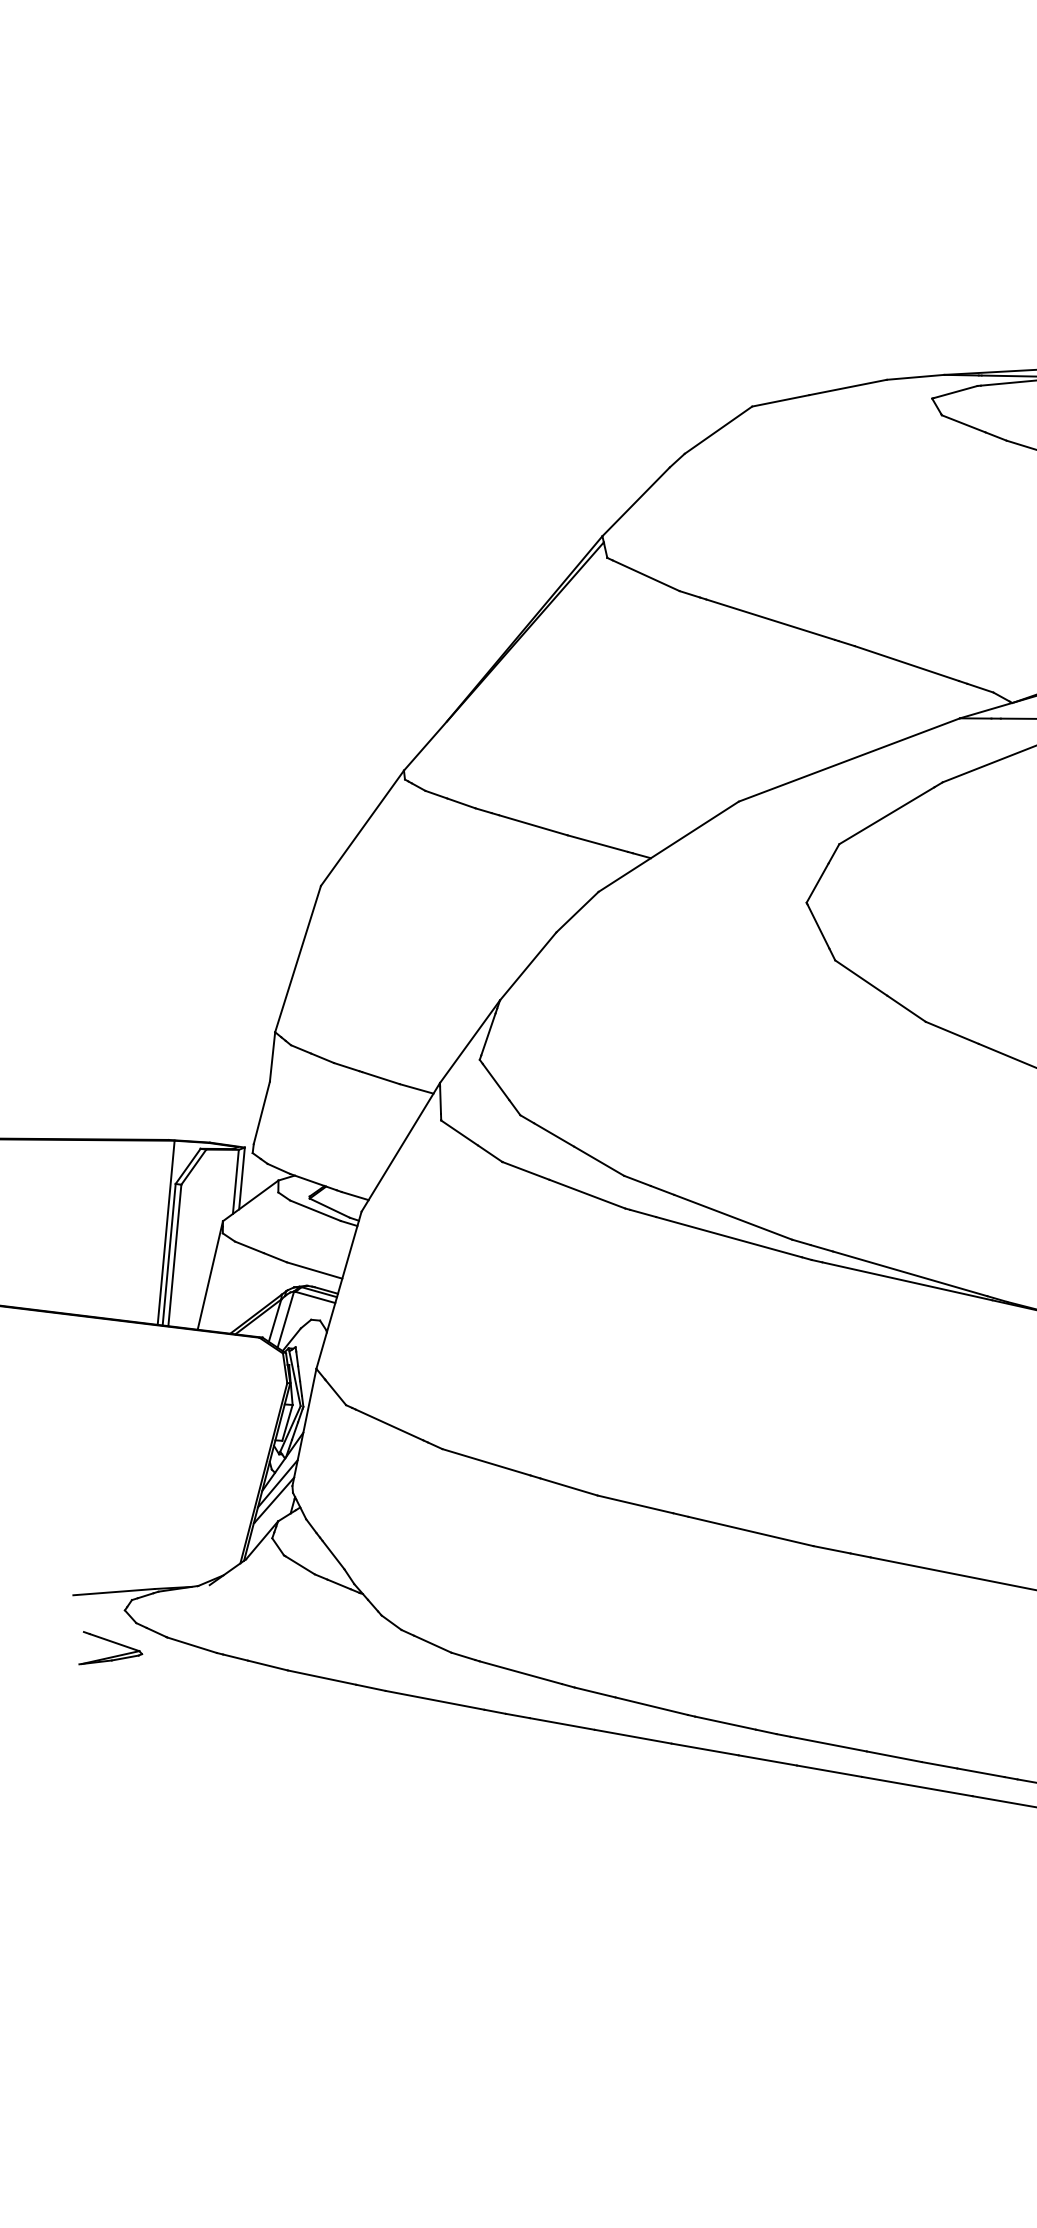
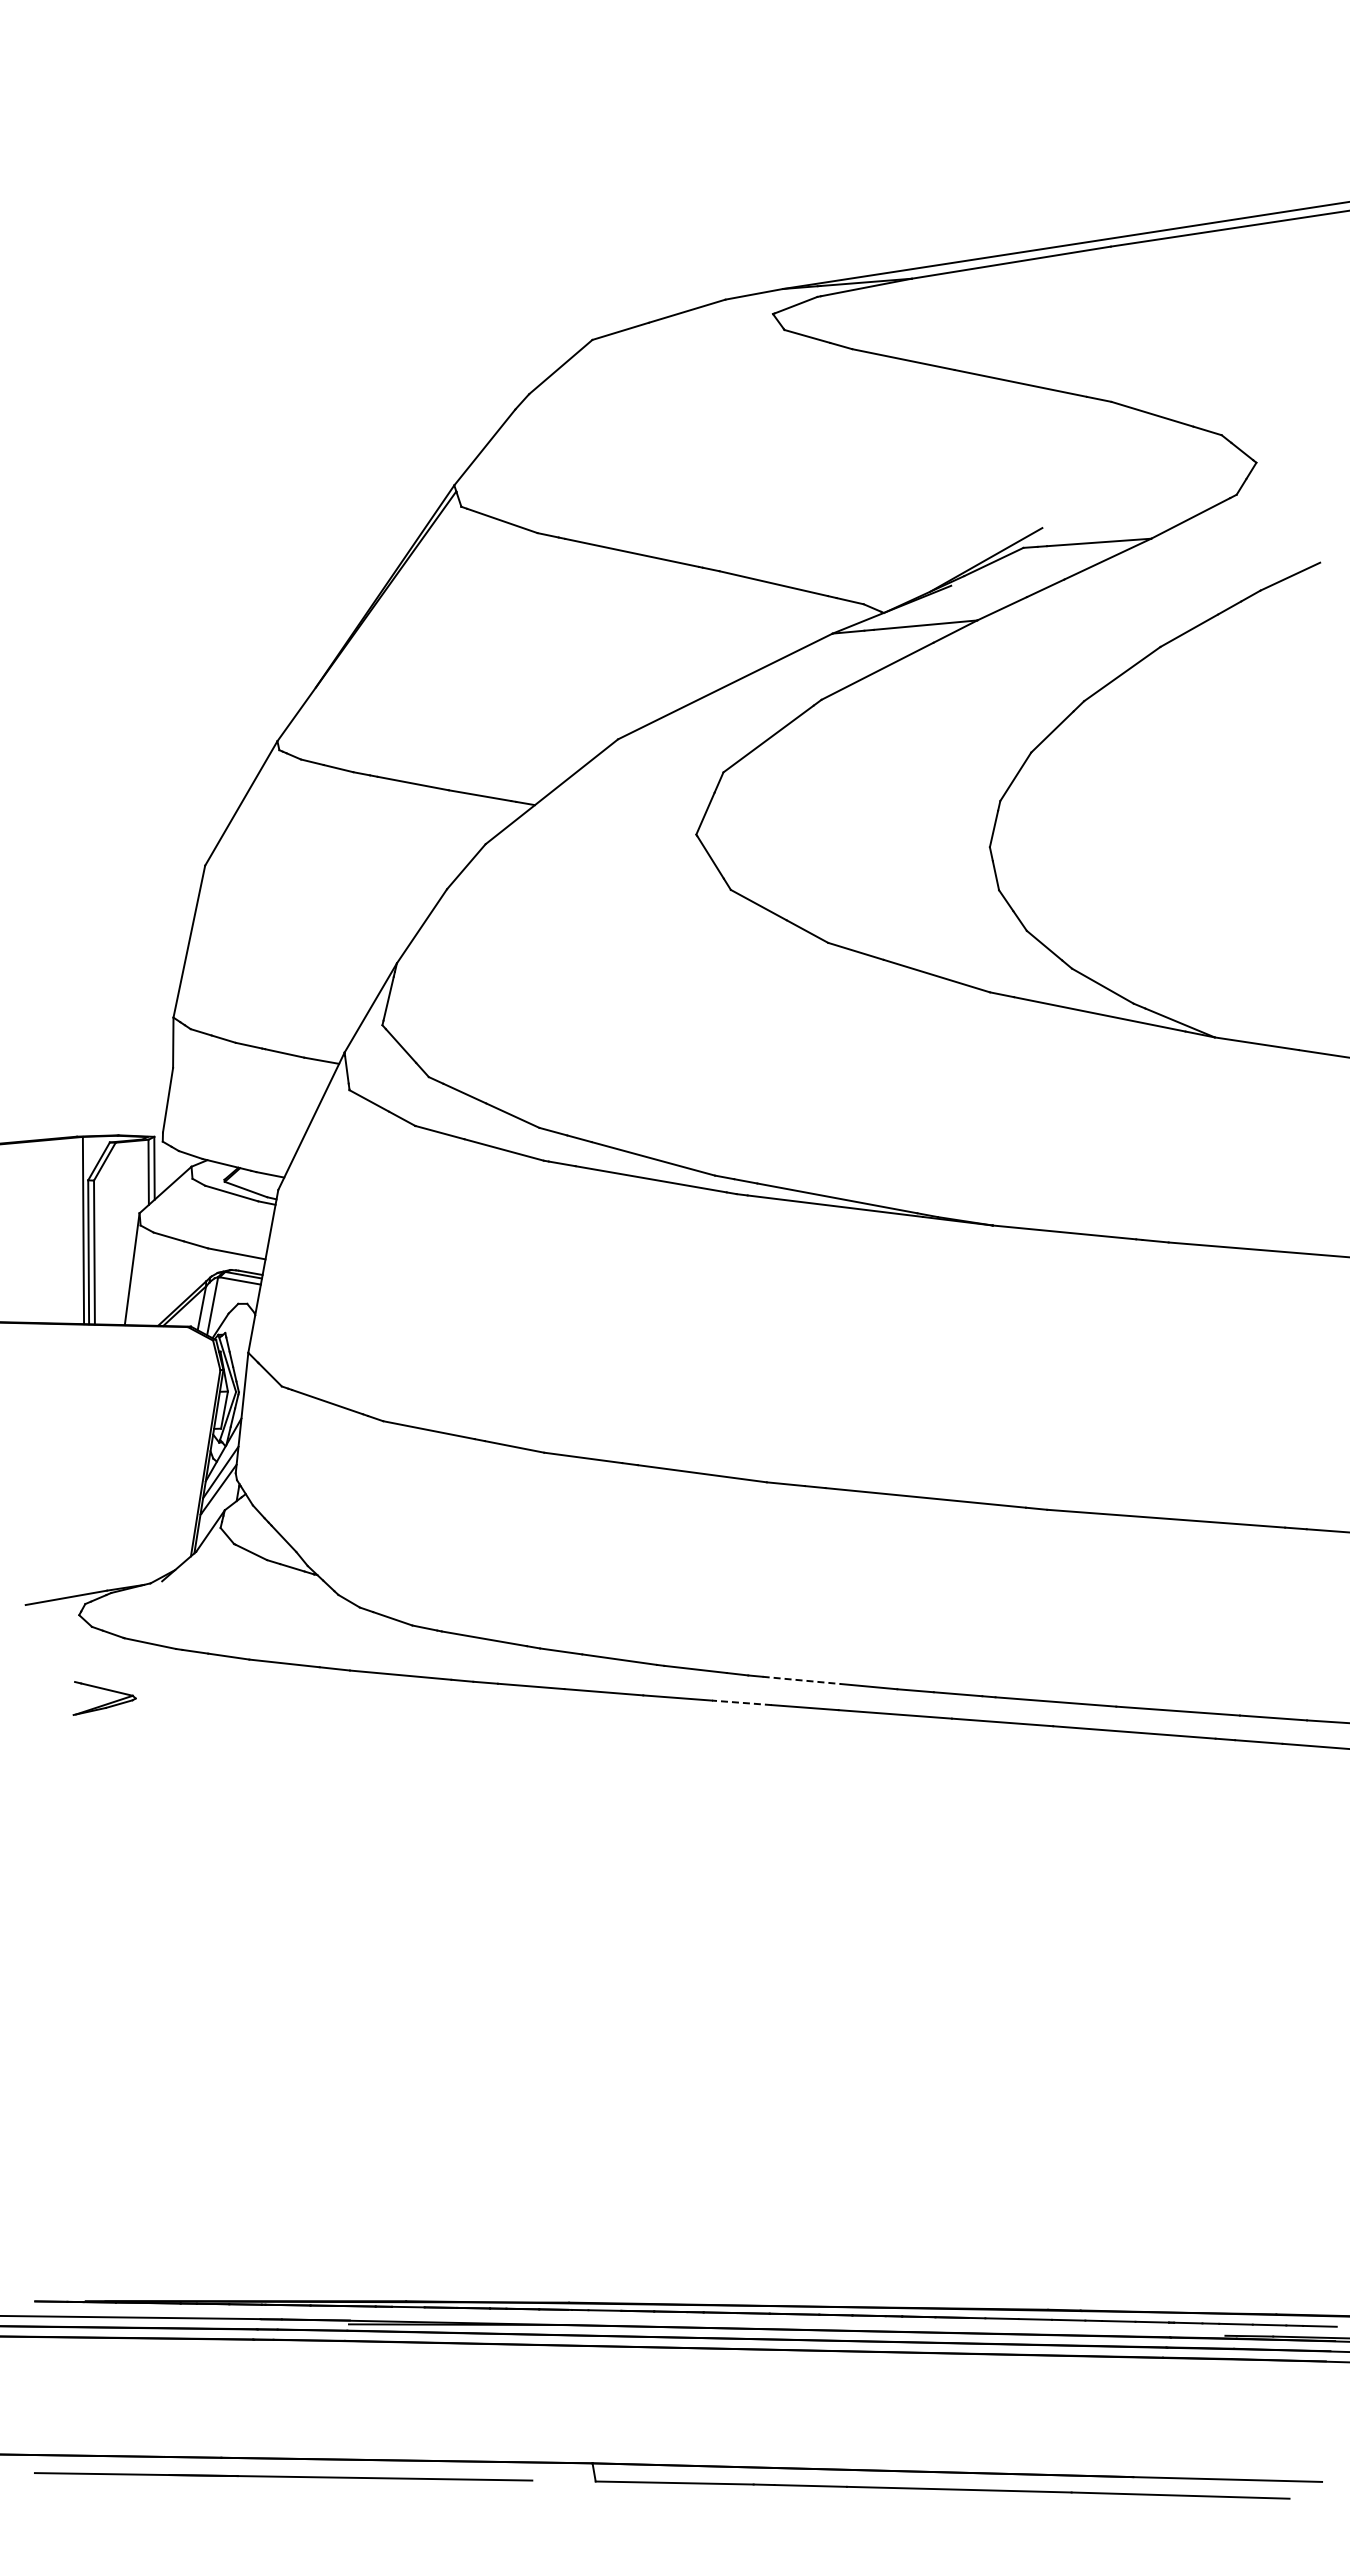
part: (111, 1651) -> (104, 1698), moved
line: (829, 1744) -> (802, 1680), solid -> dashed
line: (767, 1760) -> (741, 1702), solid -> dashed

